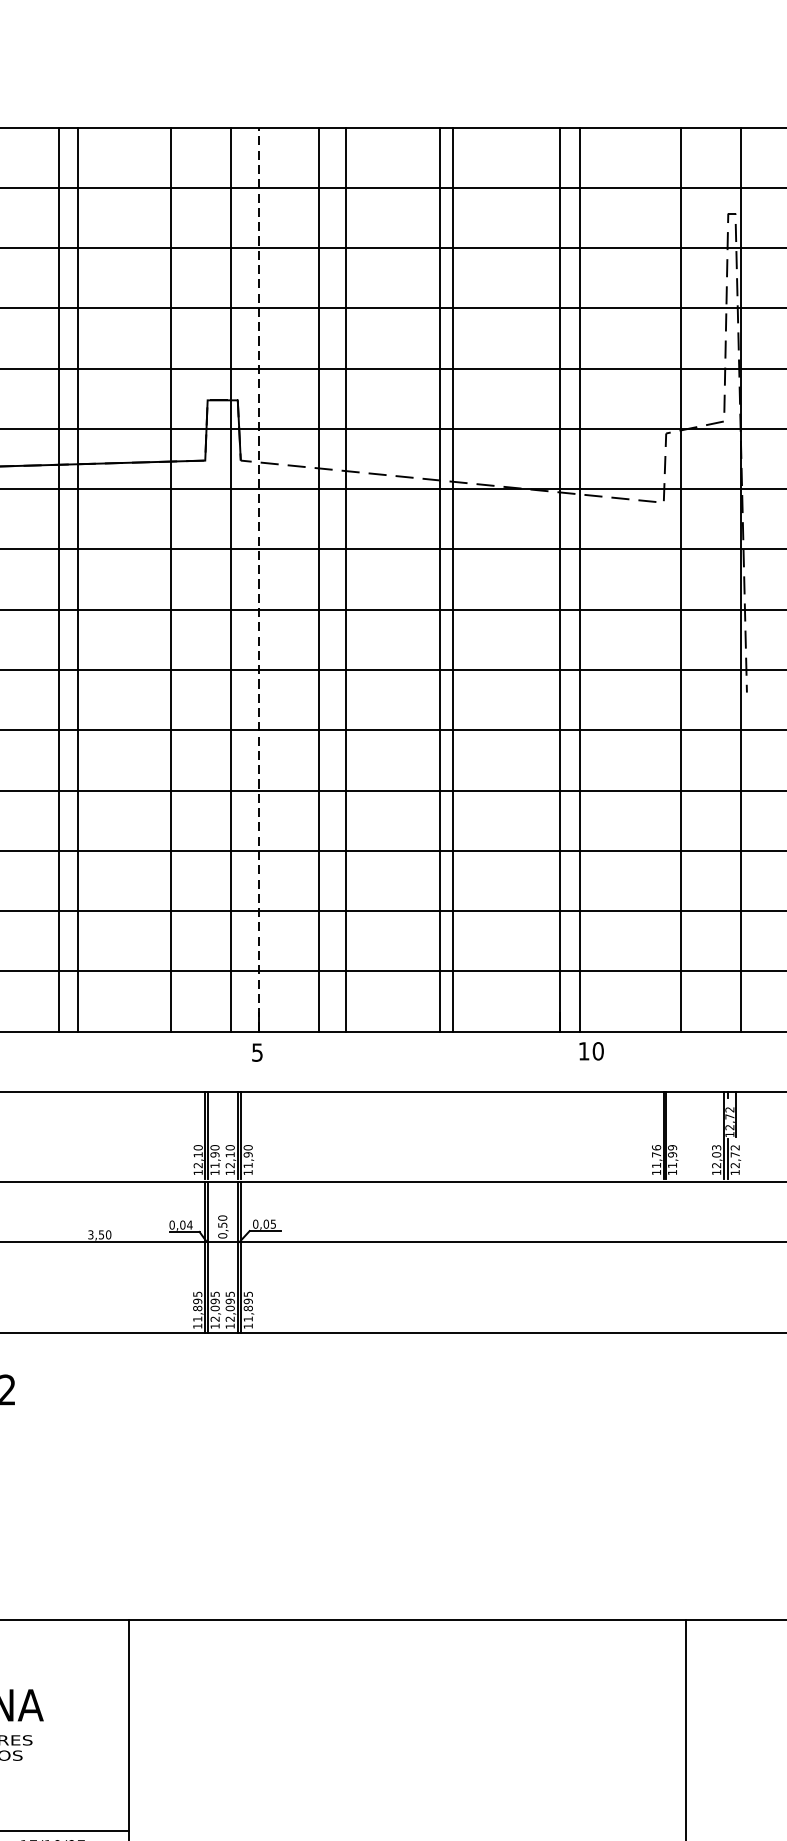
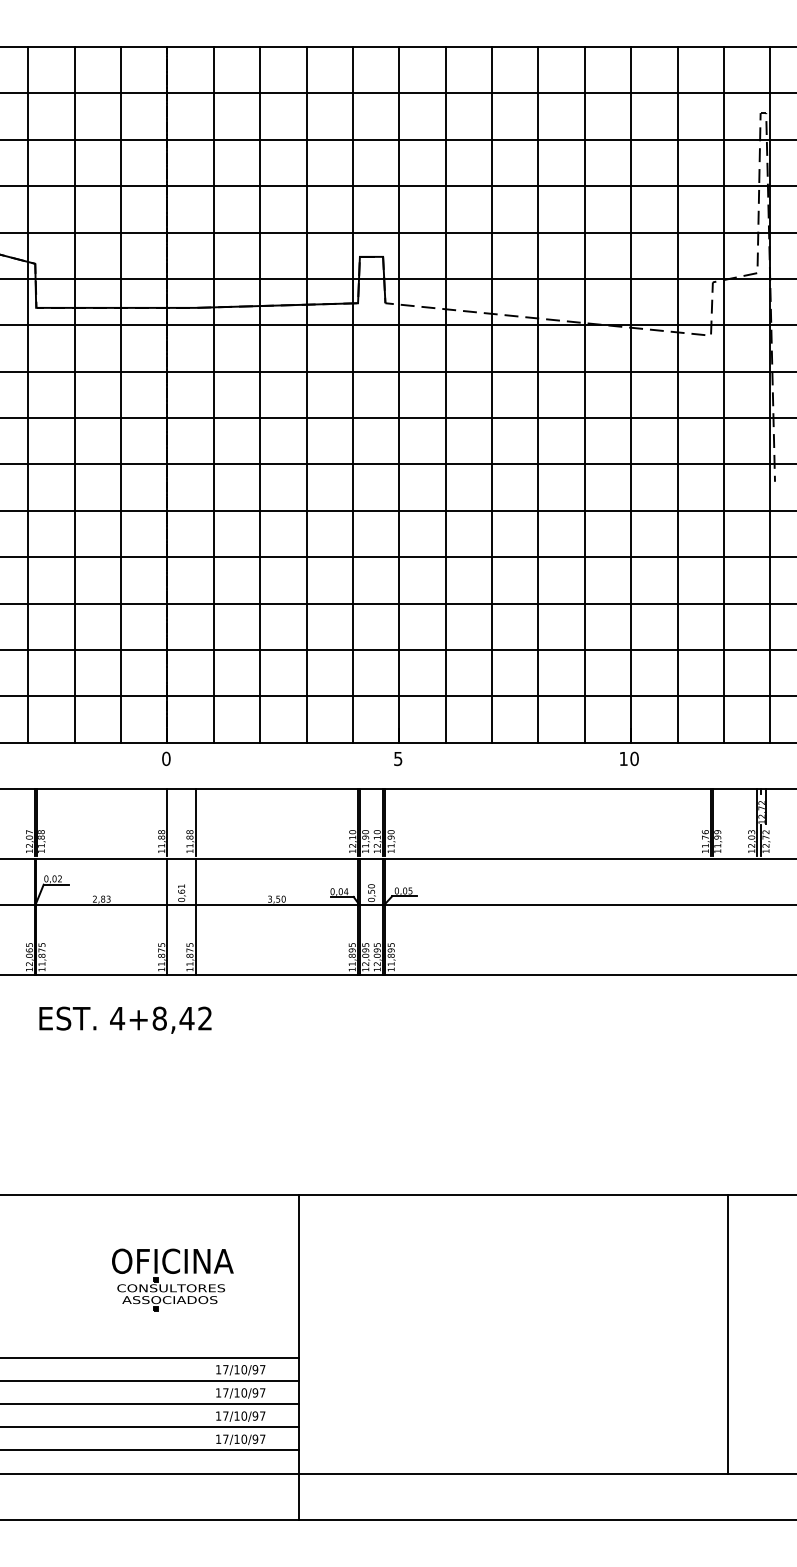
line: (59, 579) -> (213, 394), moved
line: (170, 579) -> (306, 394), moved
line: (230, 579) -> (352, 394), moved
line: (259, 579) -> (399, 394), dashed -> solid
line: (346, 579) -> (492, 394), moved
line: (452, 579) -> (584, 394), moved
line: (579, 579) -> (677, 394), moved
text: (591, 1050) -> (629, 758), moved

